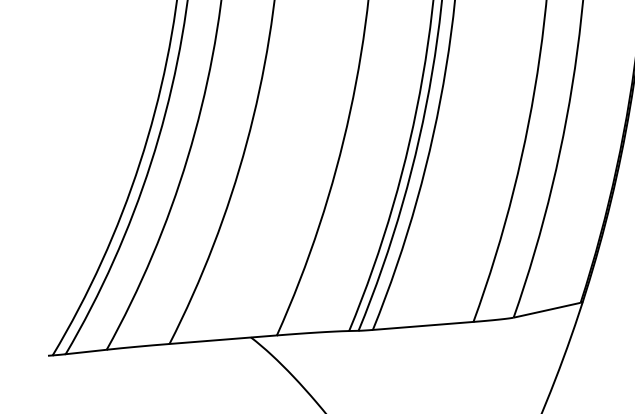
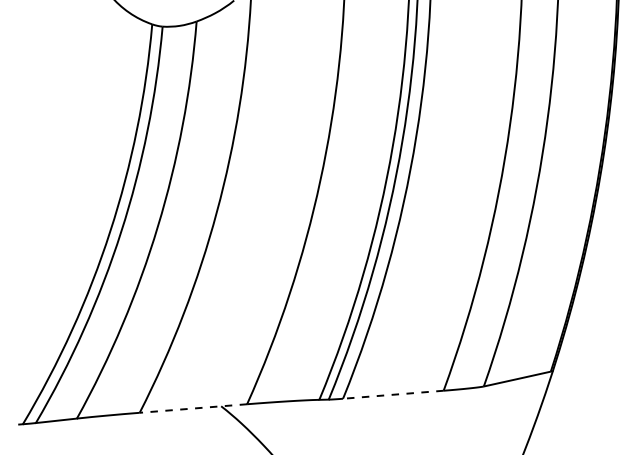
line: (422, 325) -> (392, 394), solid -> dashed
line: (223, 339) -> (193, 408), solid -> dashed

